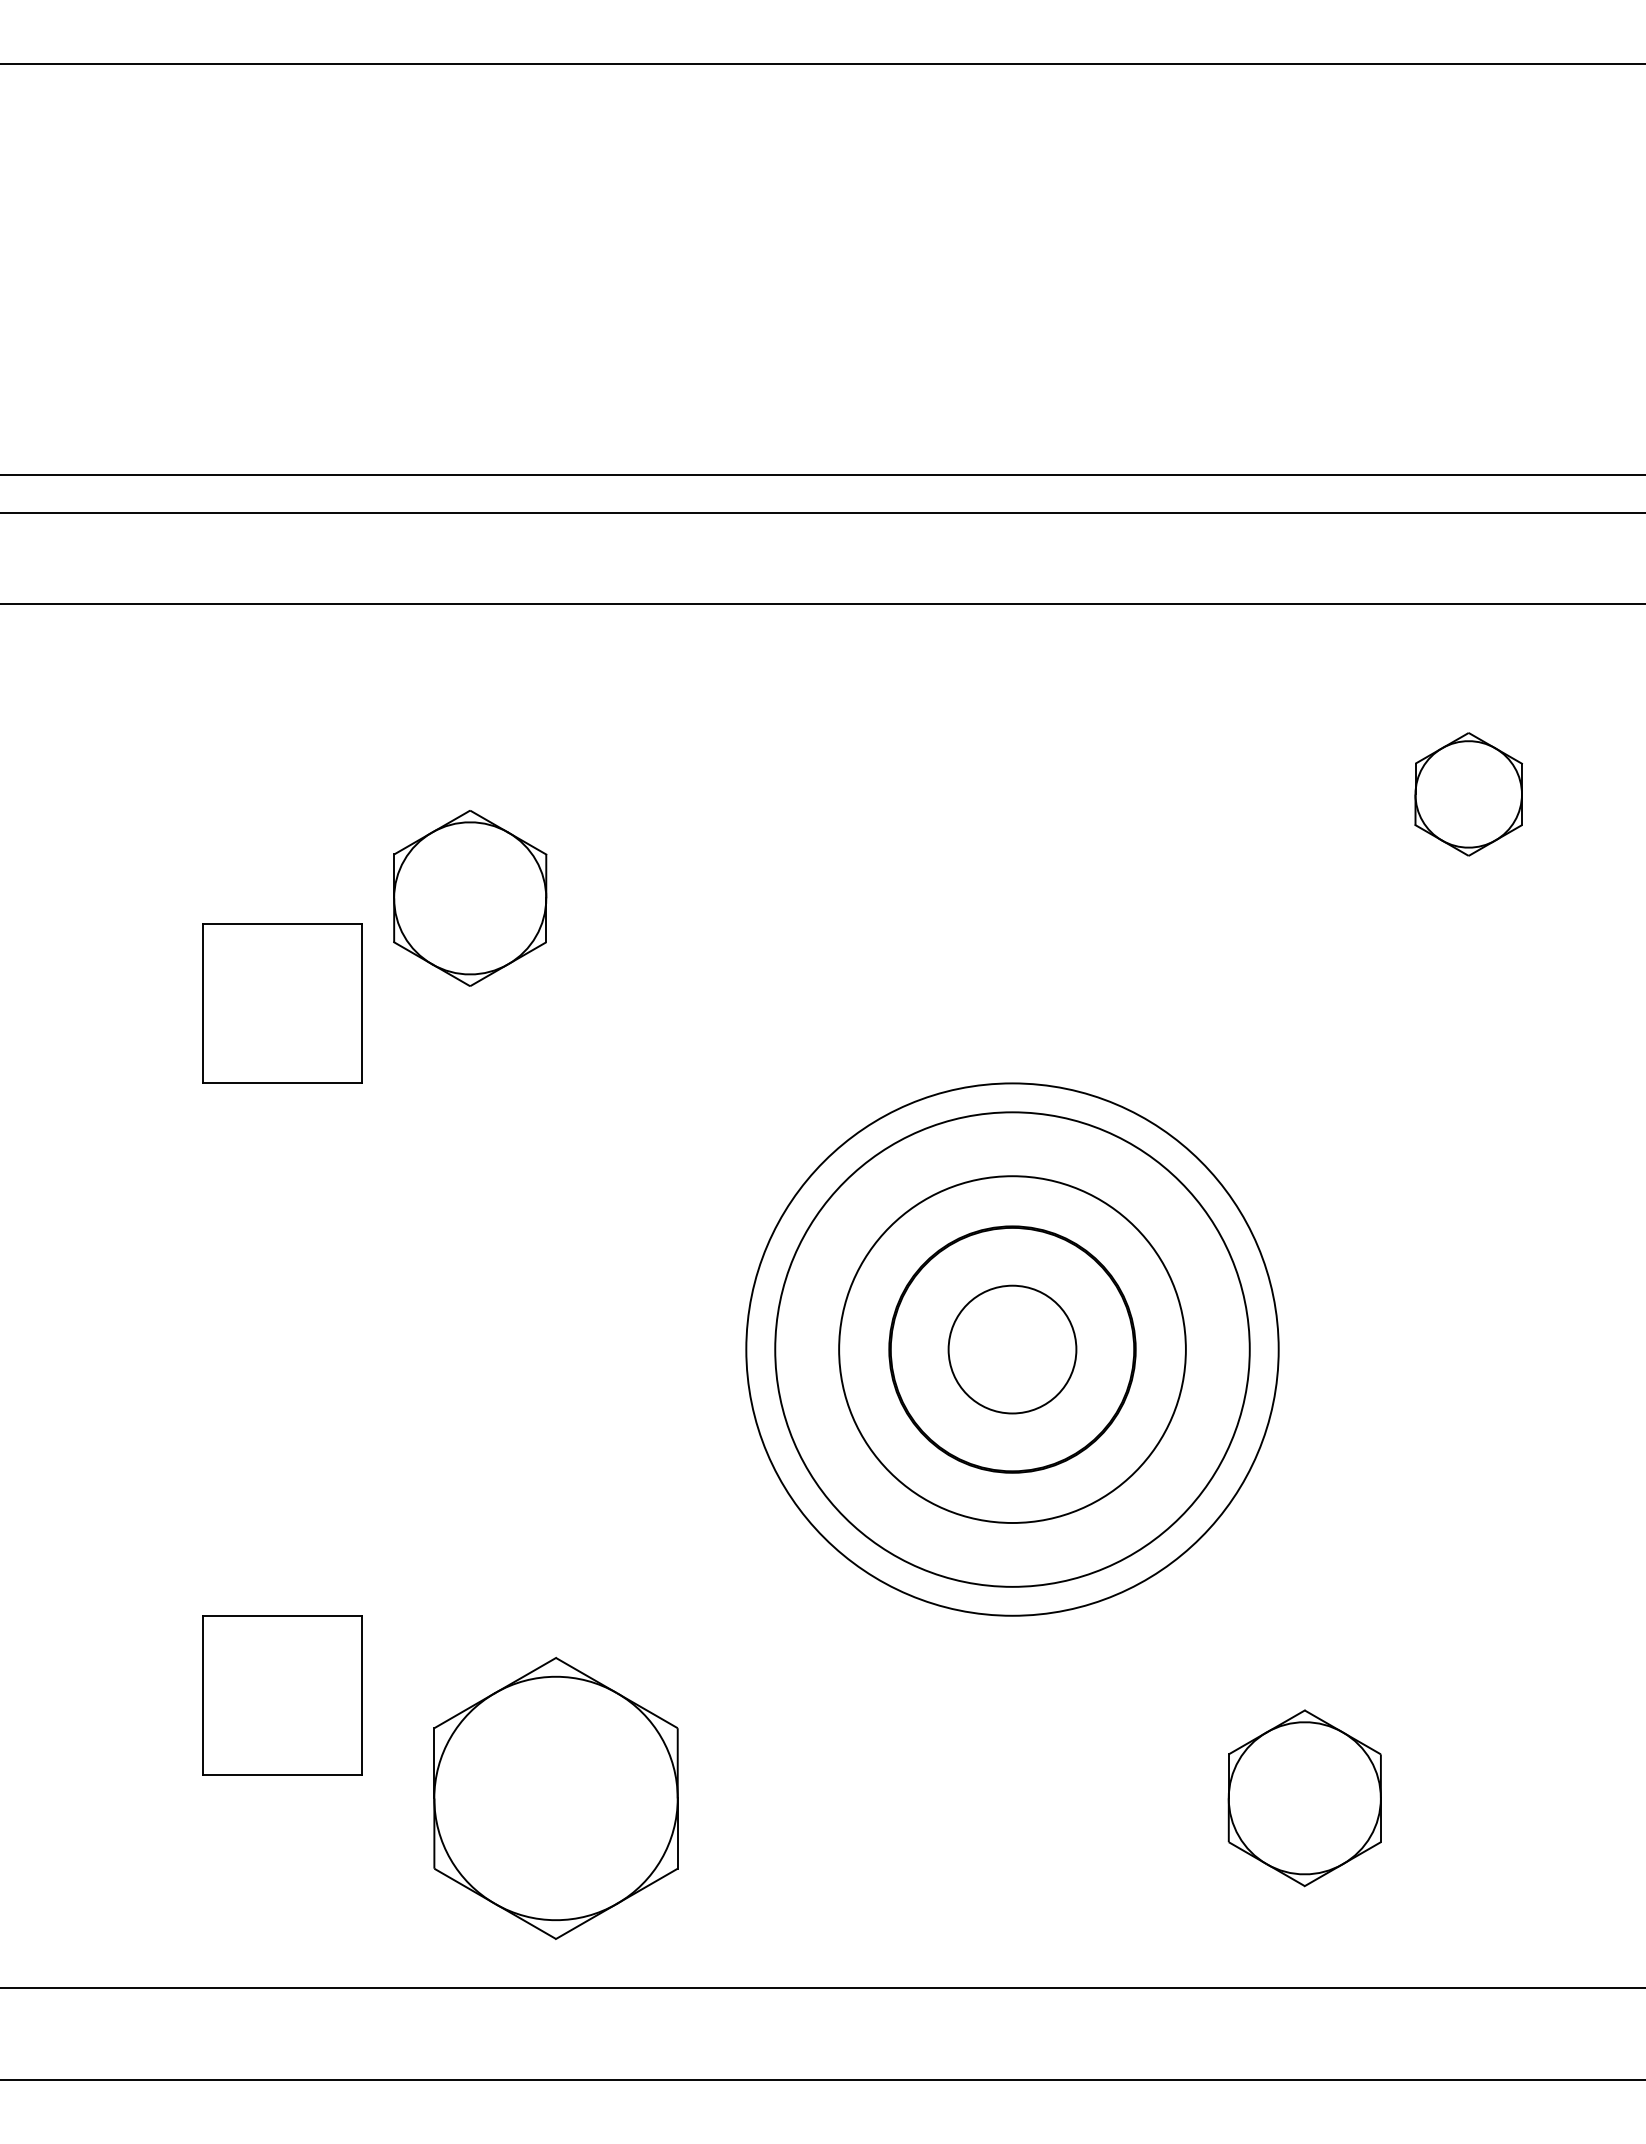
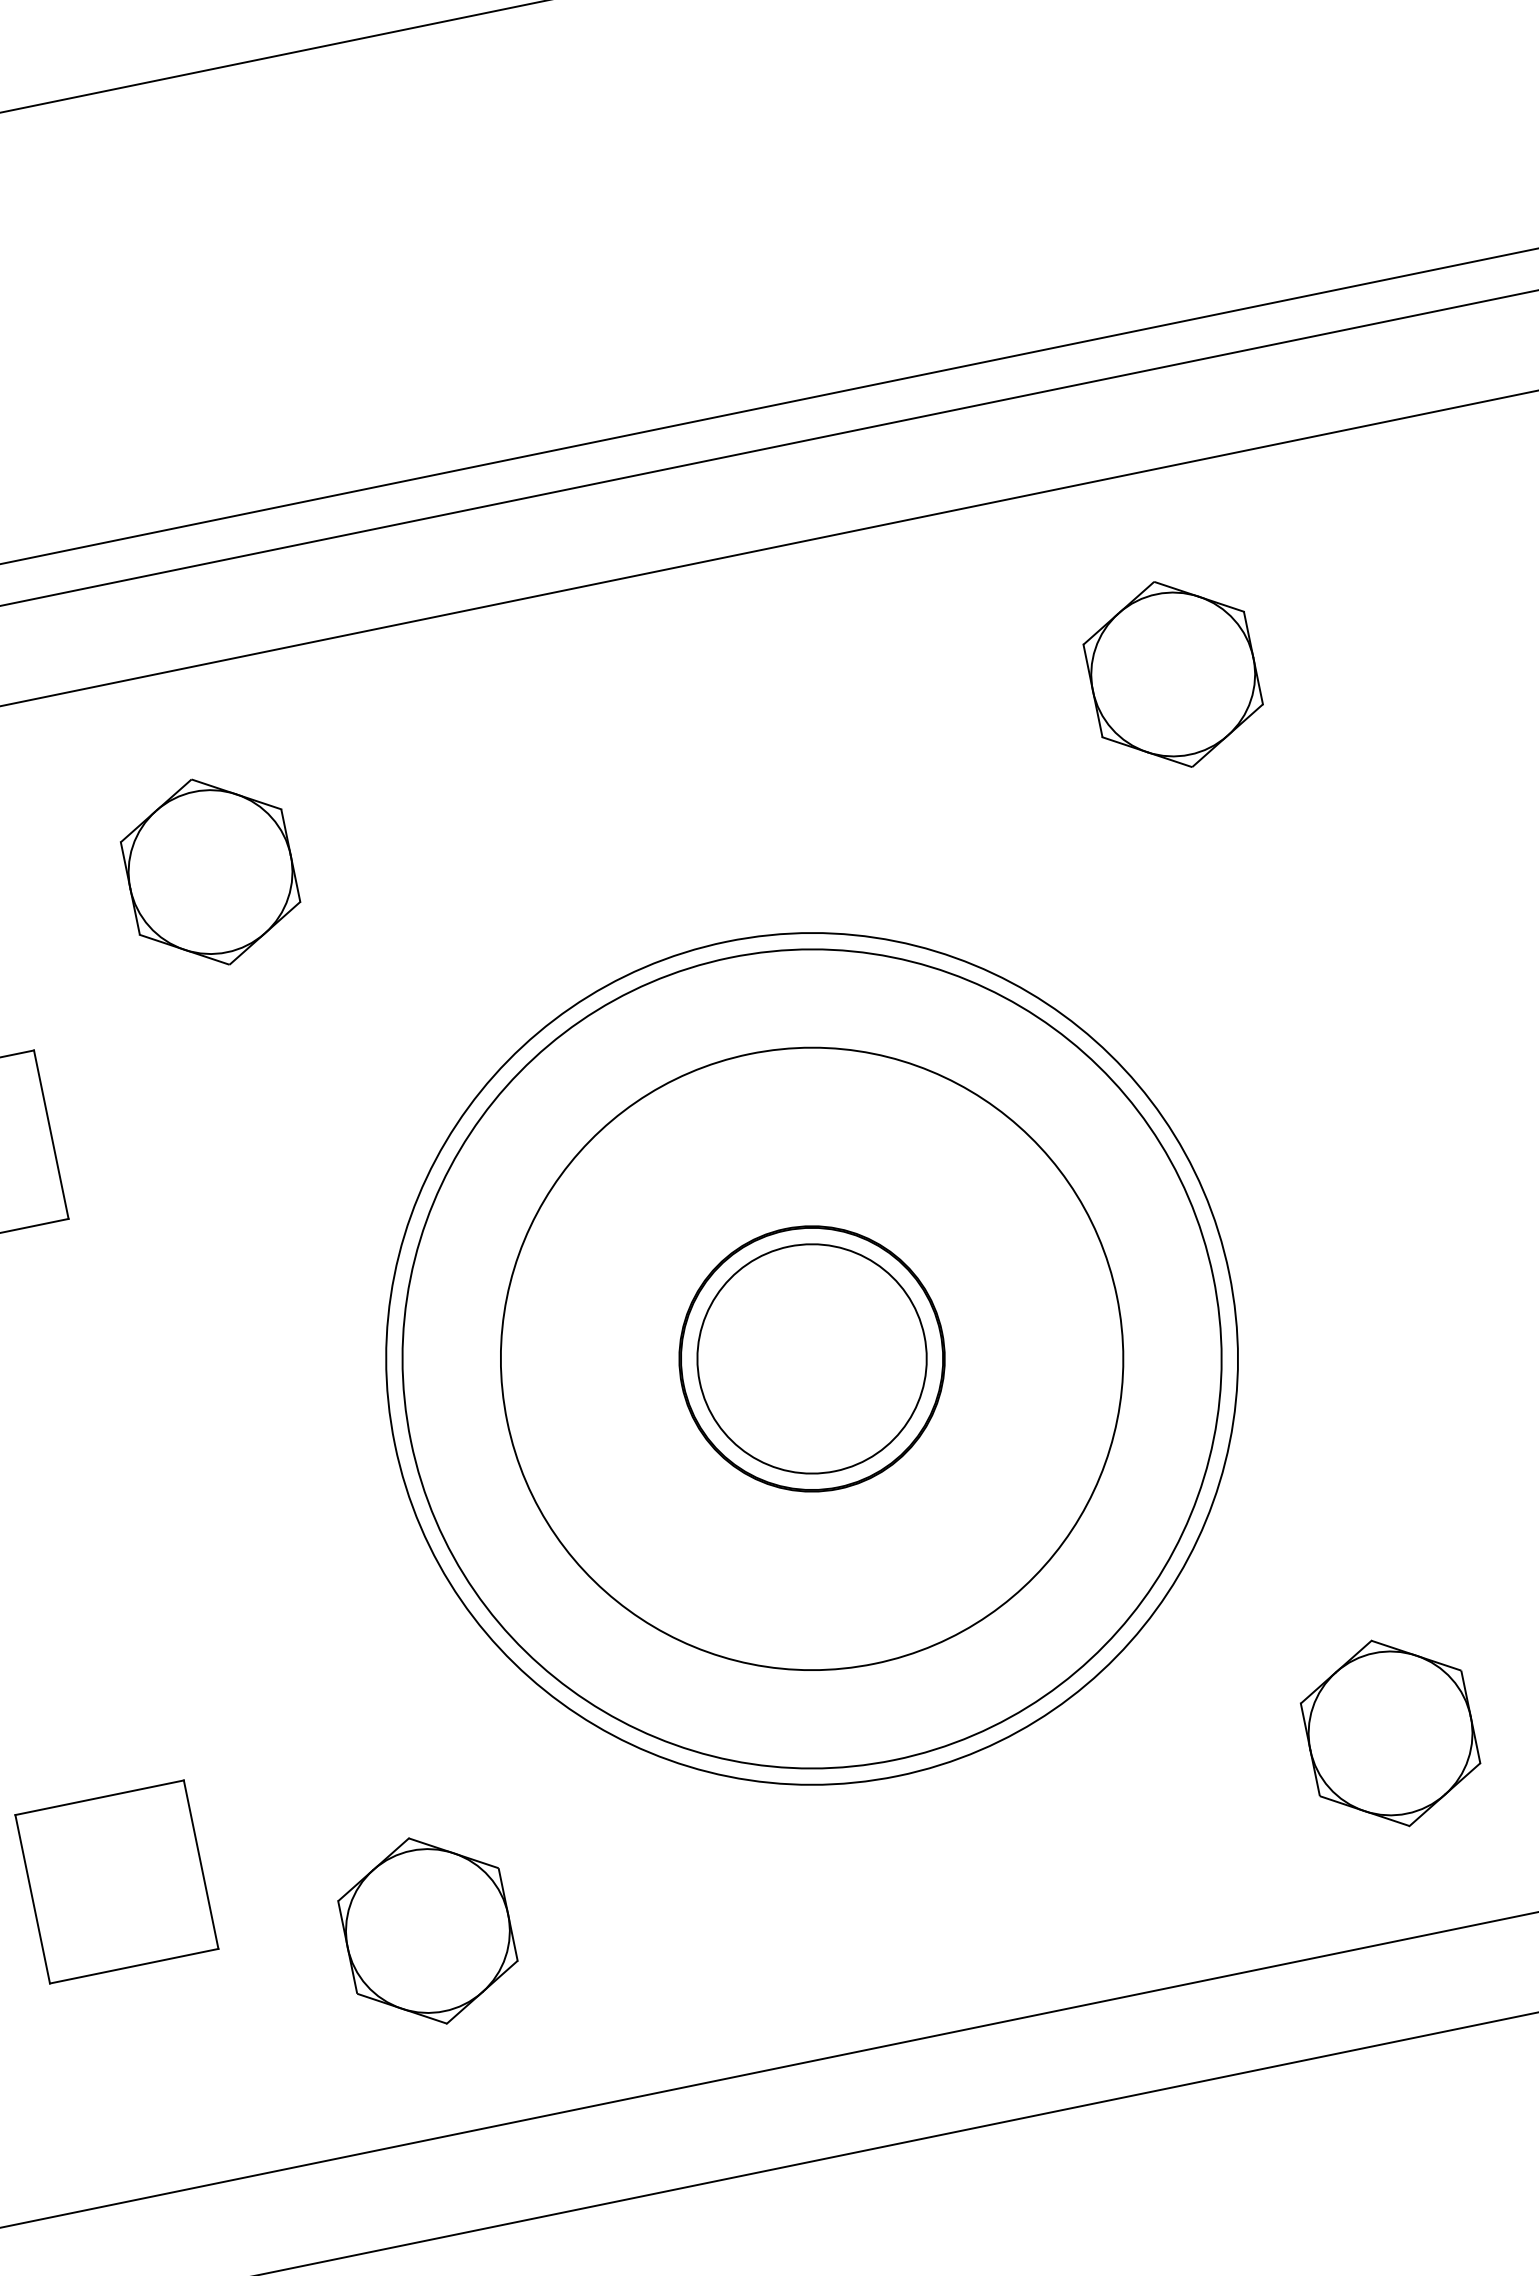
part: (1468, 794) -> (1172, 674), size x1.43
part: (470, 898) -> (210, 872), moved
circle: (1012, 1349) -> (812, 1358), size x1.43
circle: (1012, 1349) -> (812, 1358), size x1.67
circle: (1012, 1349) -> (812, 1358), size x1.67
circle: (1012, 1349) -> (812, 1358), size x1.67
part: (556, 1797) -> (428, 1930), size x0.62
part: (1304, 1798) -> (1390, 1733), moved

